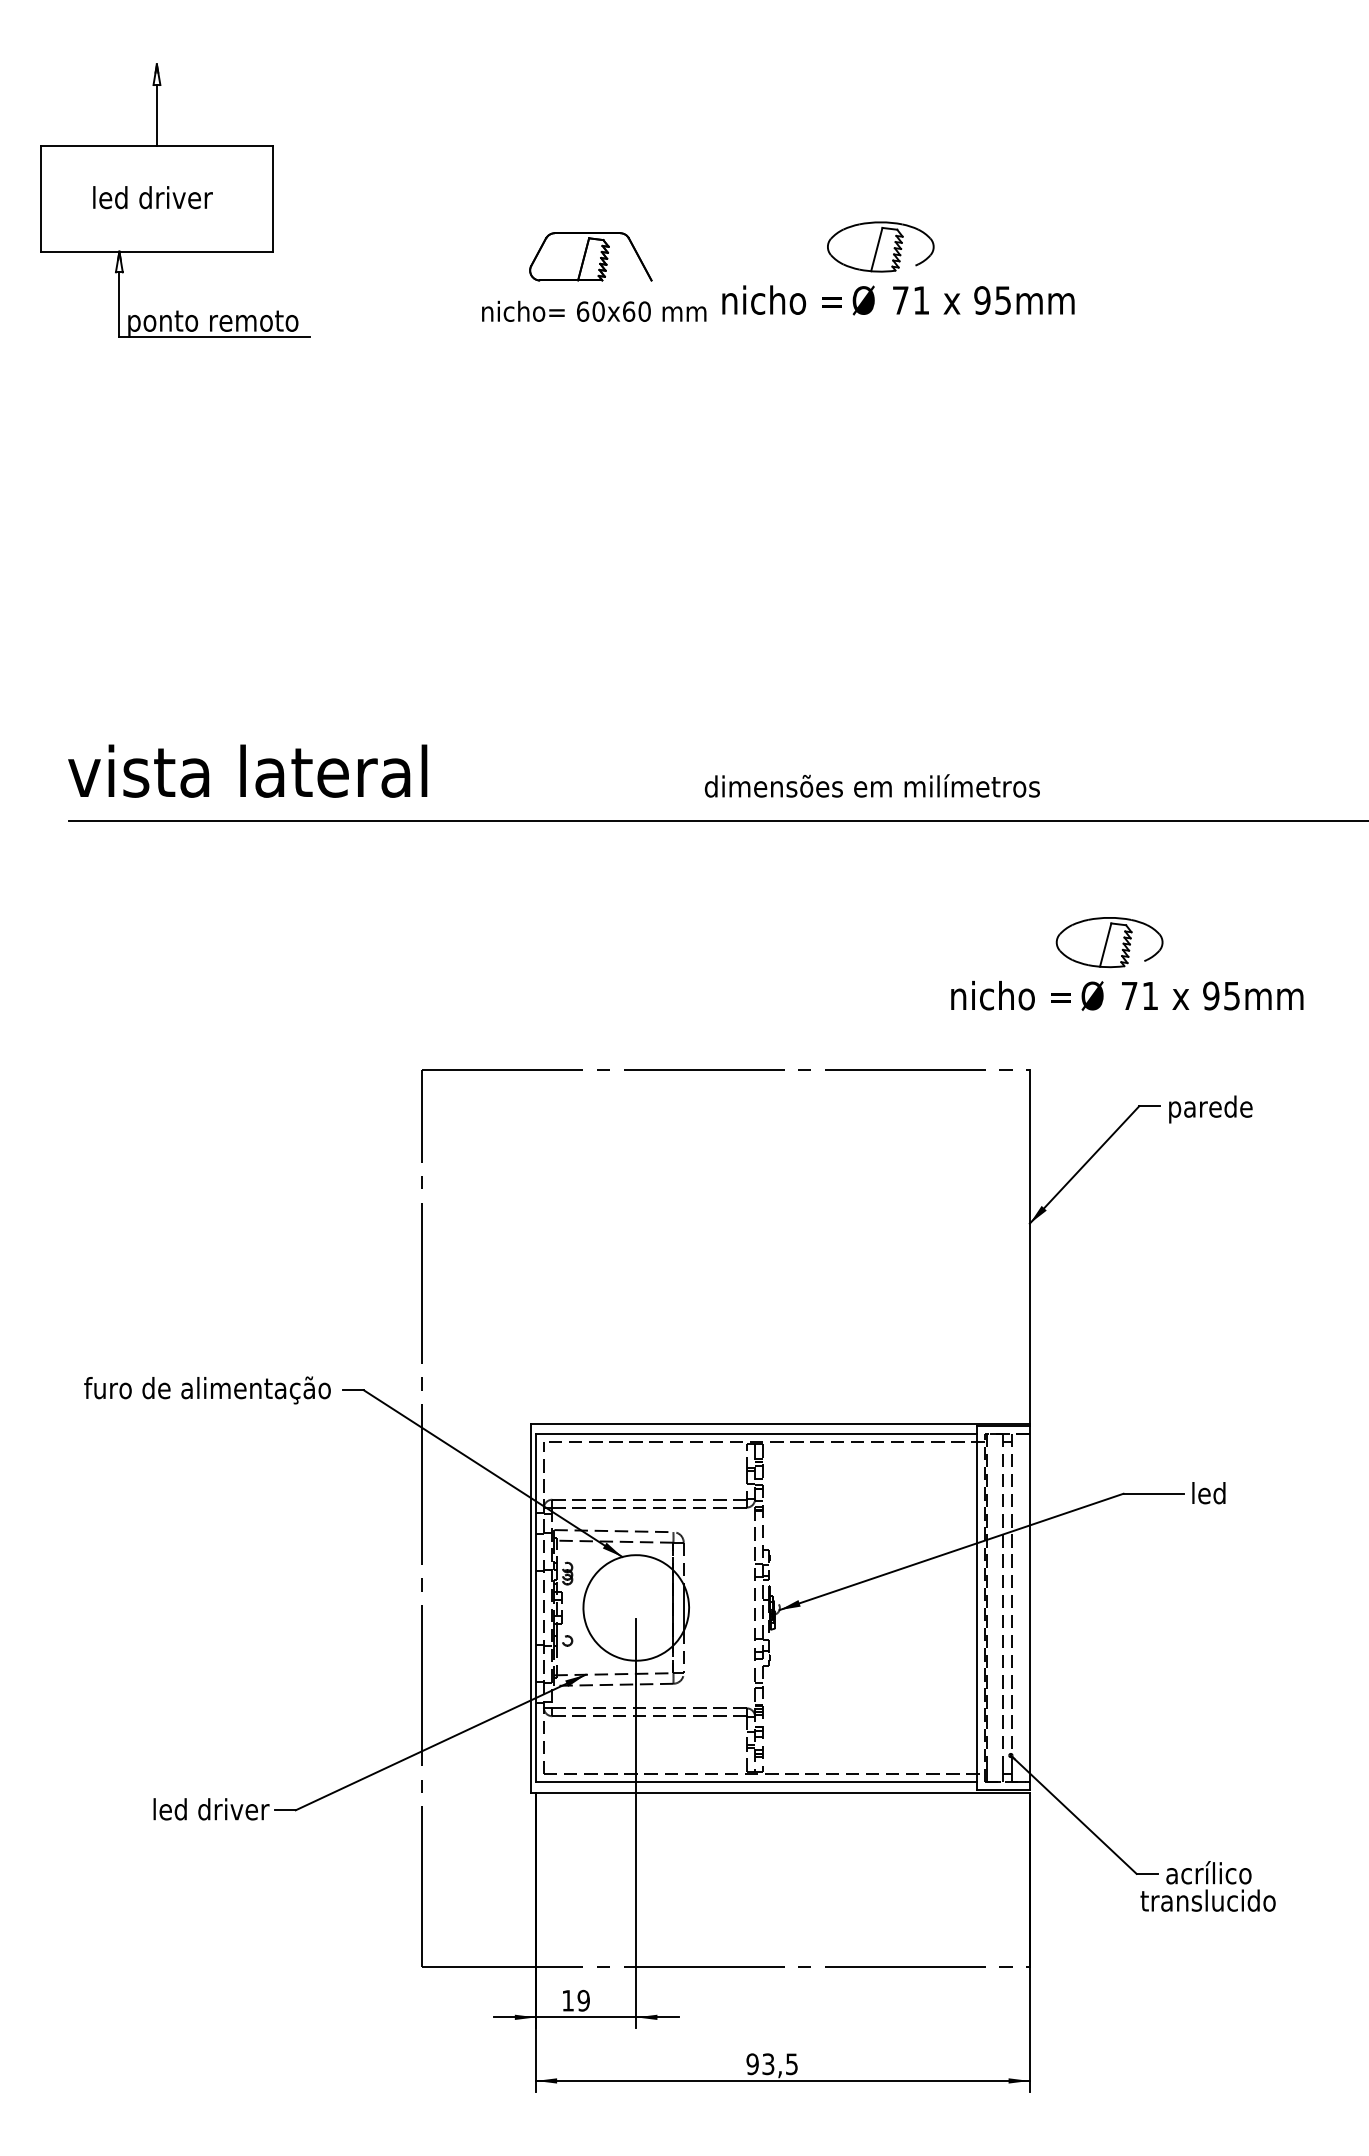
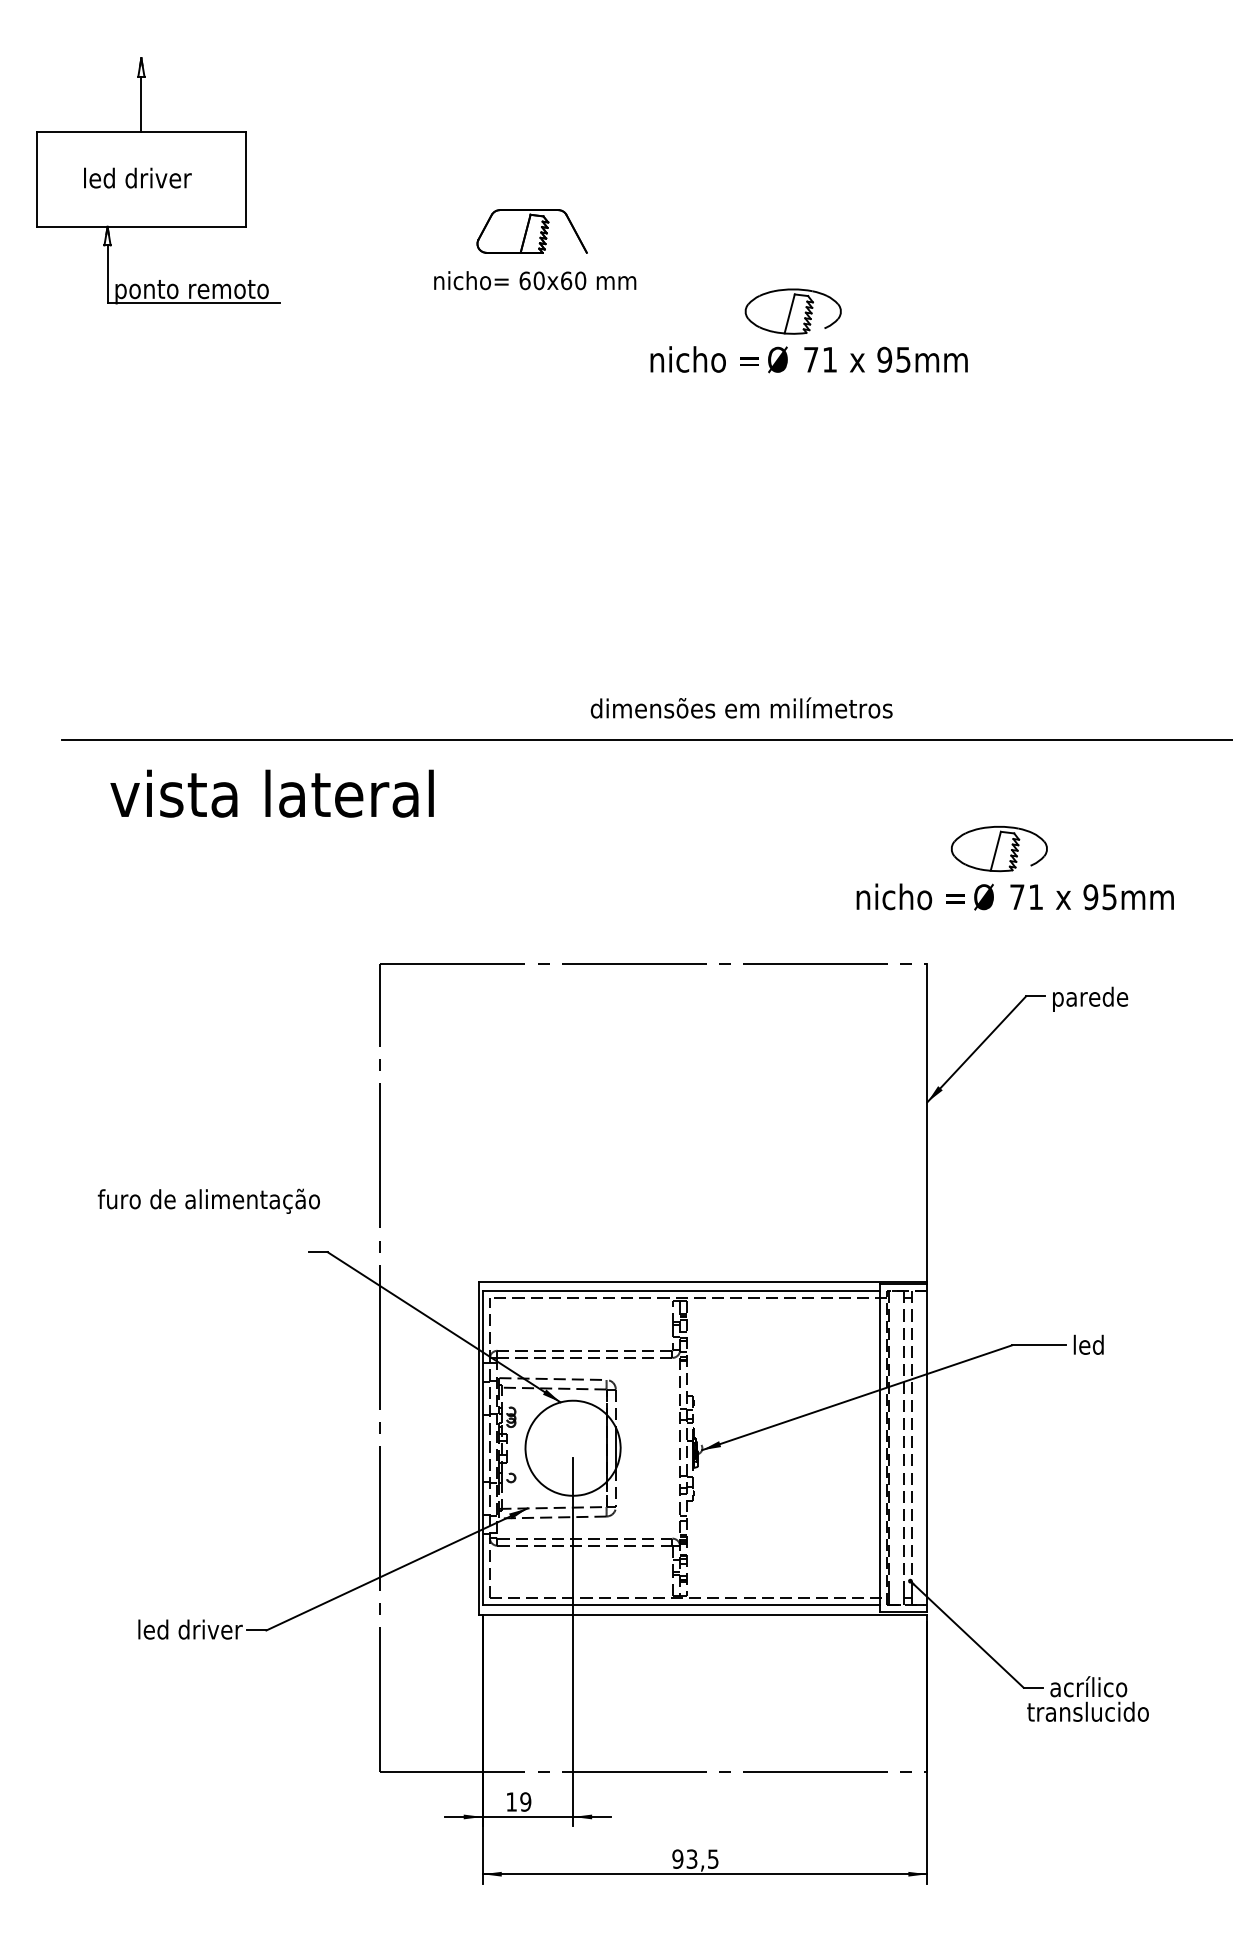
part: (897, 267) -> (808, 330), moved
text: (247, 770) -> (271, 793), moved
text: (872, 785) -> (741, 707), moved
text: (207, 1389) -> (208, 1200), moved

